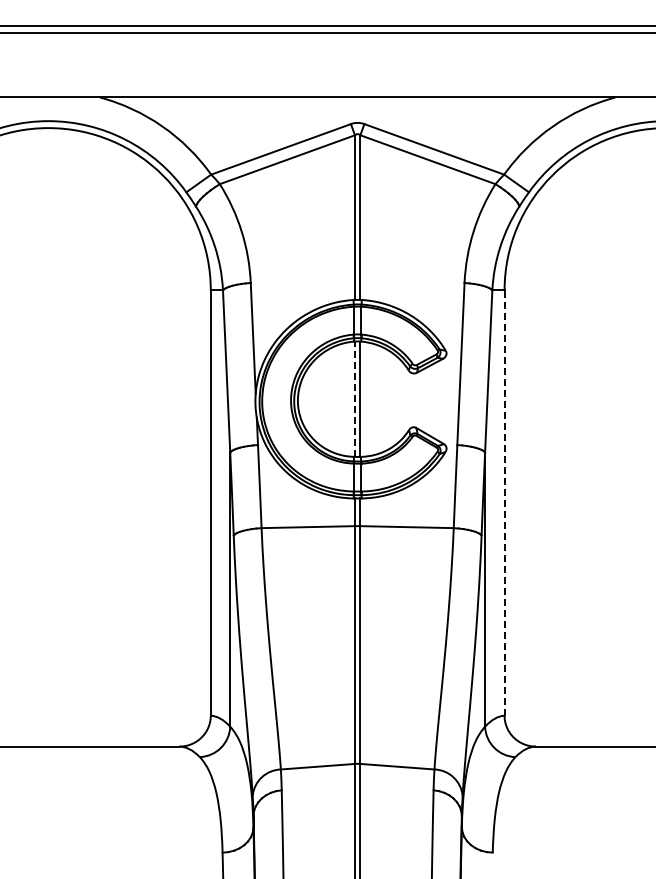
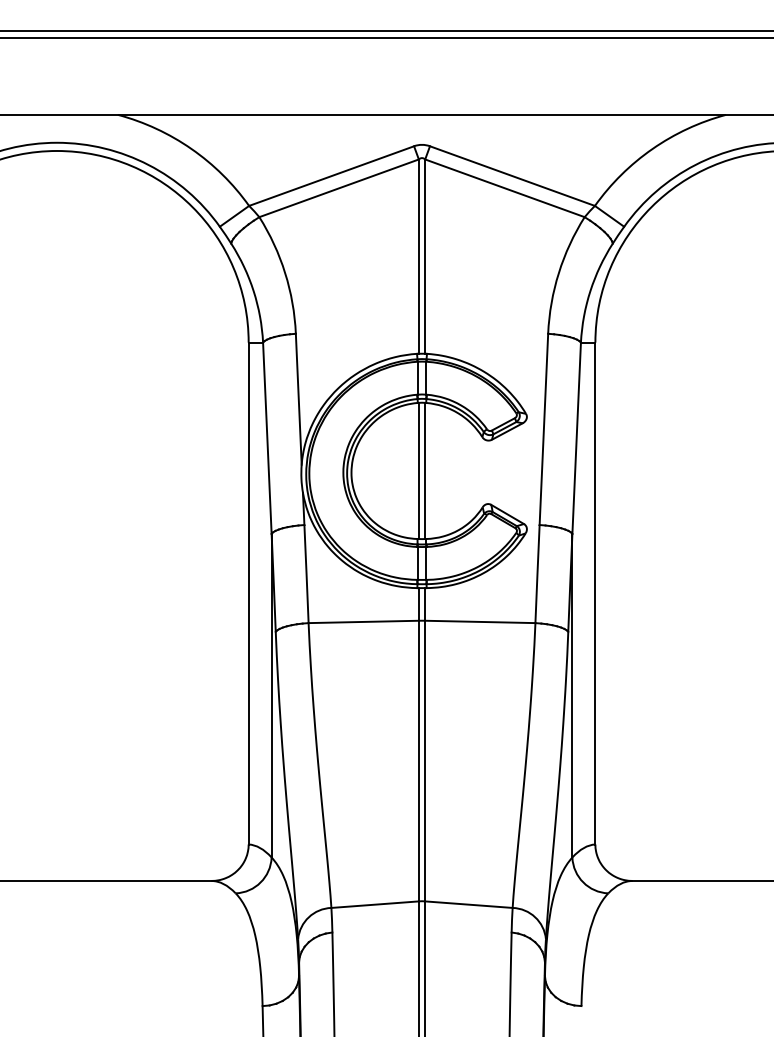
line: (355, 399) -> (419, 471), dashed -> solid
line: (504, 503) -> (595, 594), dashed -> solid

